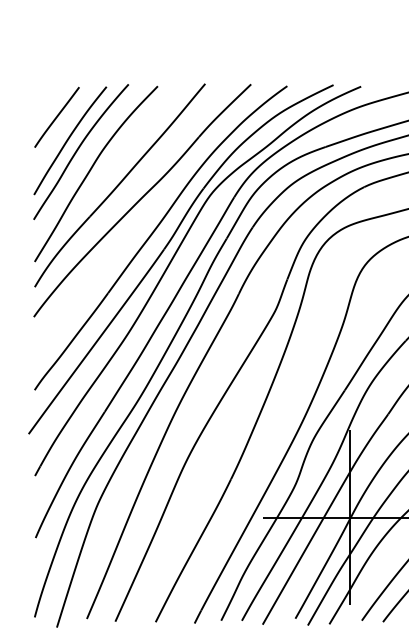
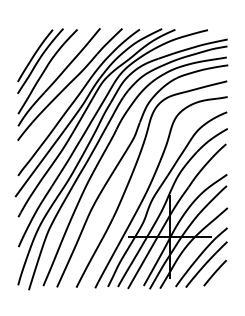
line: (56, 117) -> (28, 44), removed

